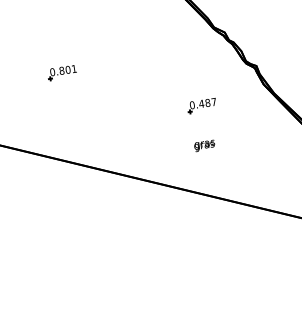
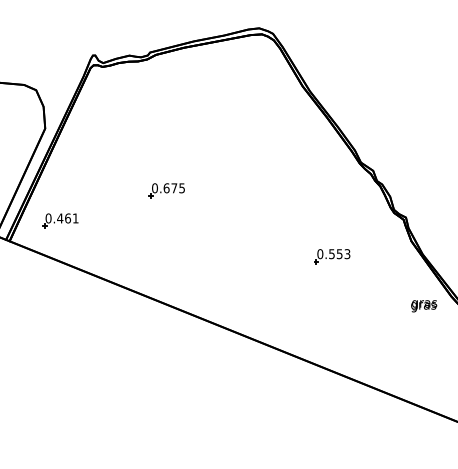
text: (67, 70) -> (173, 188), 0.801 -> 0.675
text: (207, 103) -> (339, 254), 0.487 -> 0.553
text: (205, 146) -> (424, 306), moved

